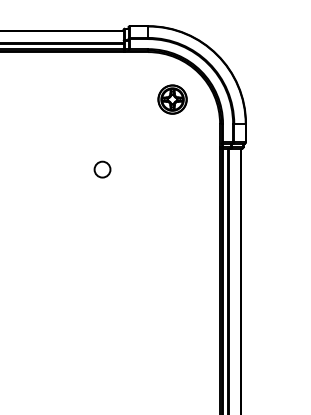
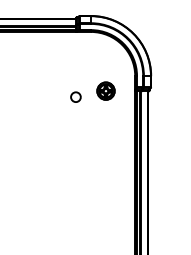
part: (171, 98) -> (105, 90), moved
circle: (101, 168) -> (75, 96), moved

